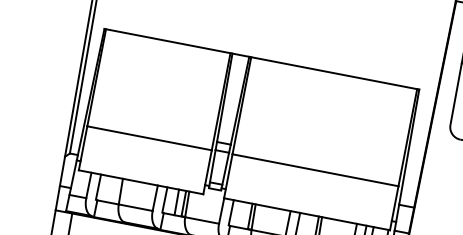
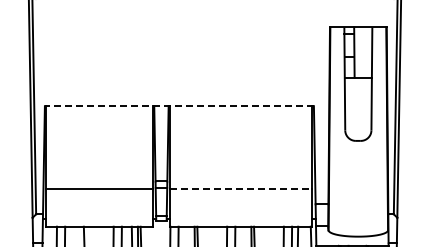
line: (261, 59) -> (179, 106), solid -> dashed
line: (315, 170) -> (241, 189), solid -> dashed

